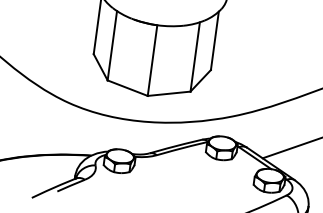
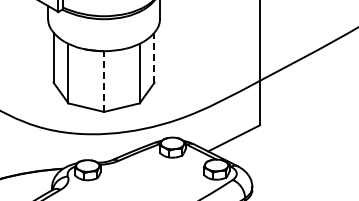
line: (215, 40) -> (154, 57), solid -> dashed
line: (153, 60) -> (104, 81), solid -> dashed

